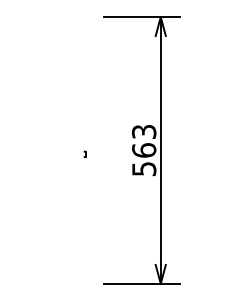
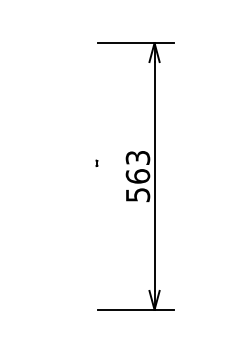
part: (84, 153) -> (96, 162), moved

